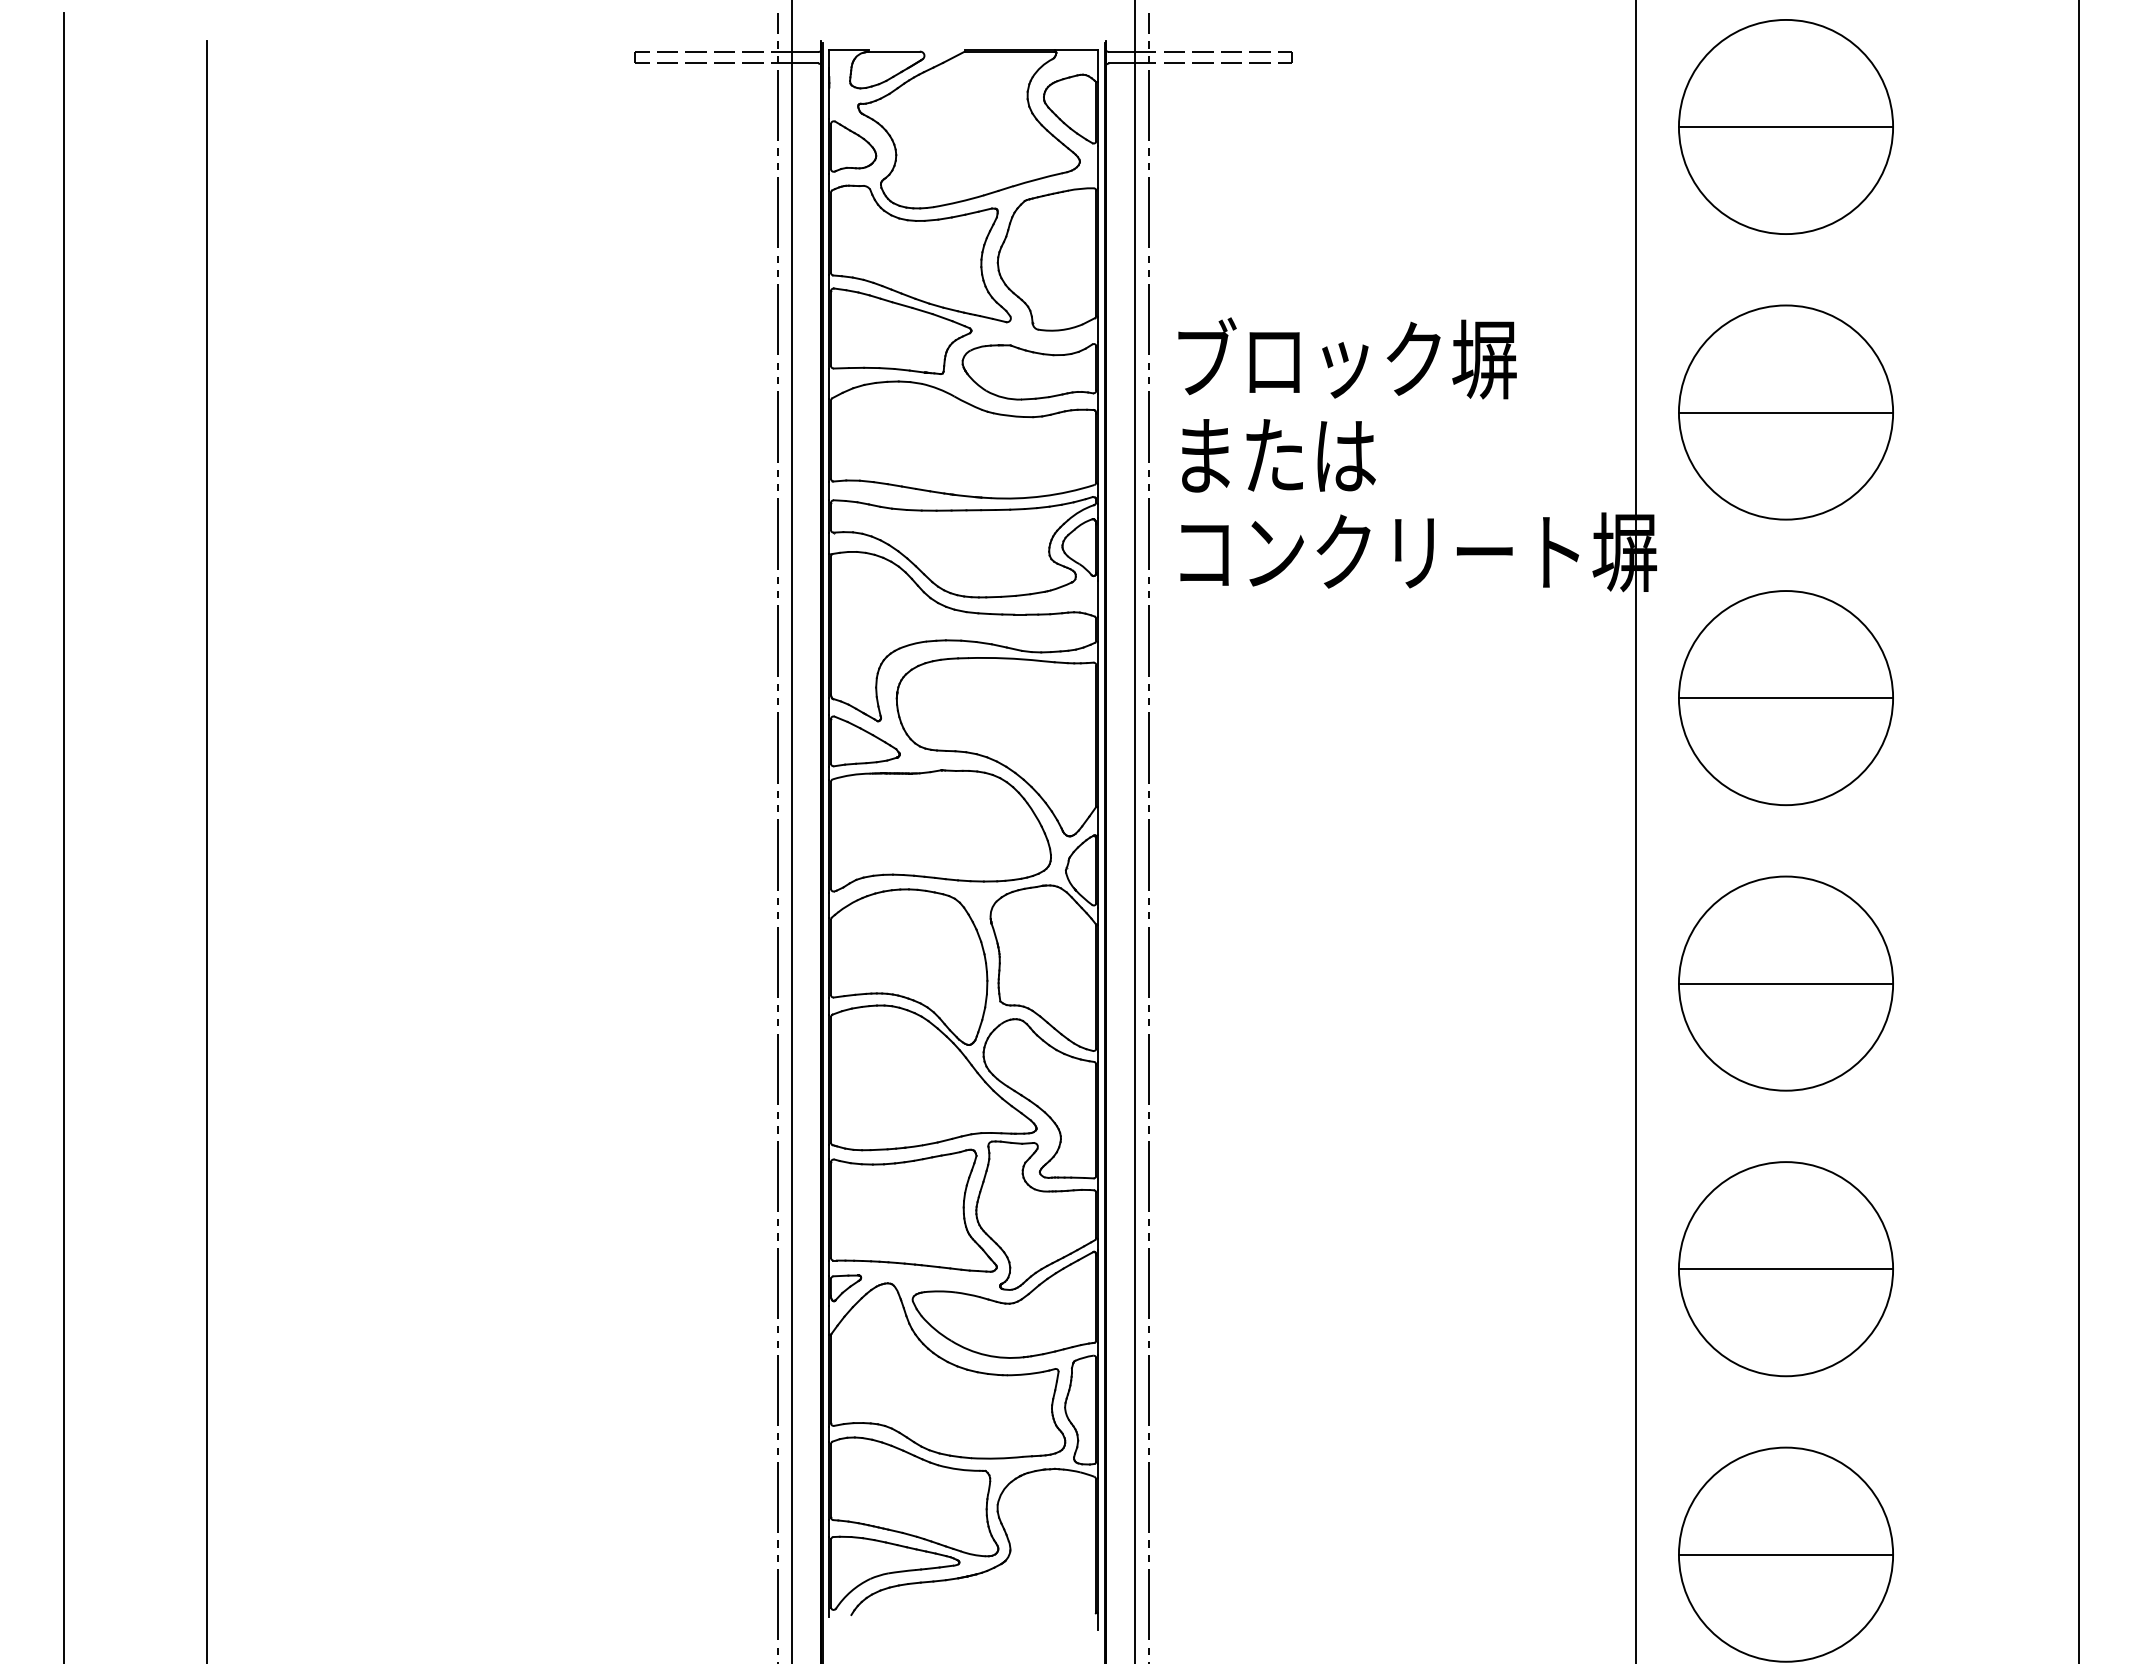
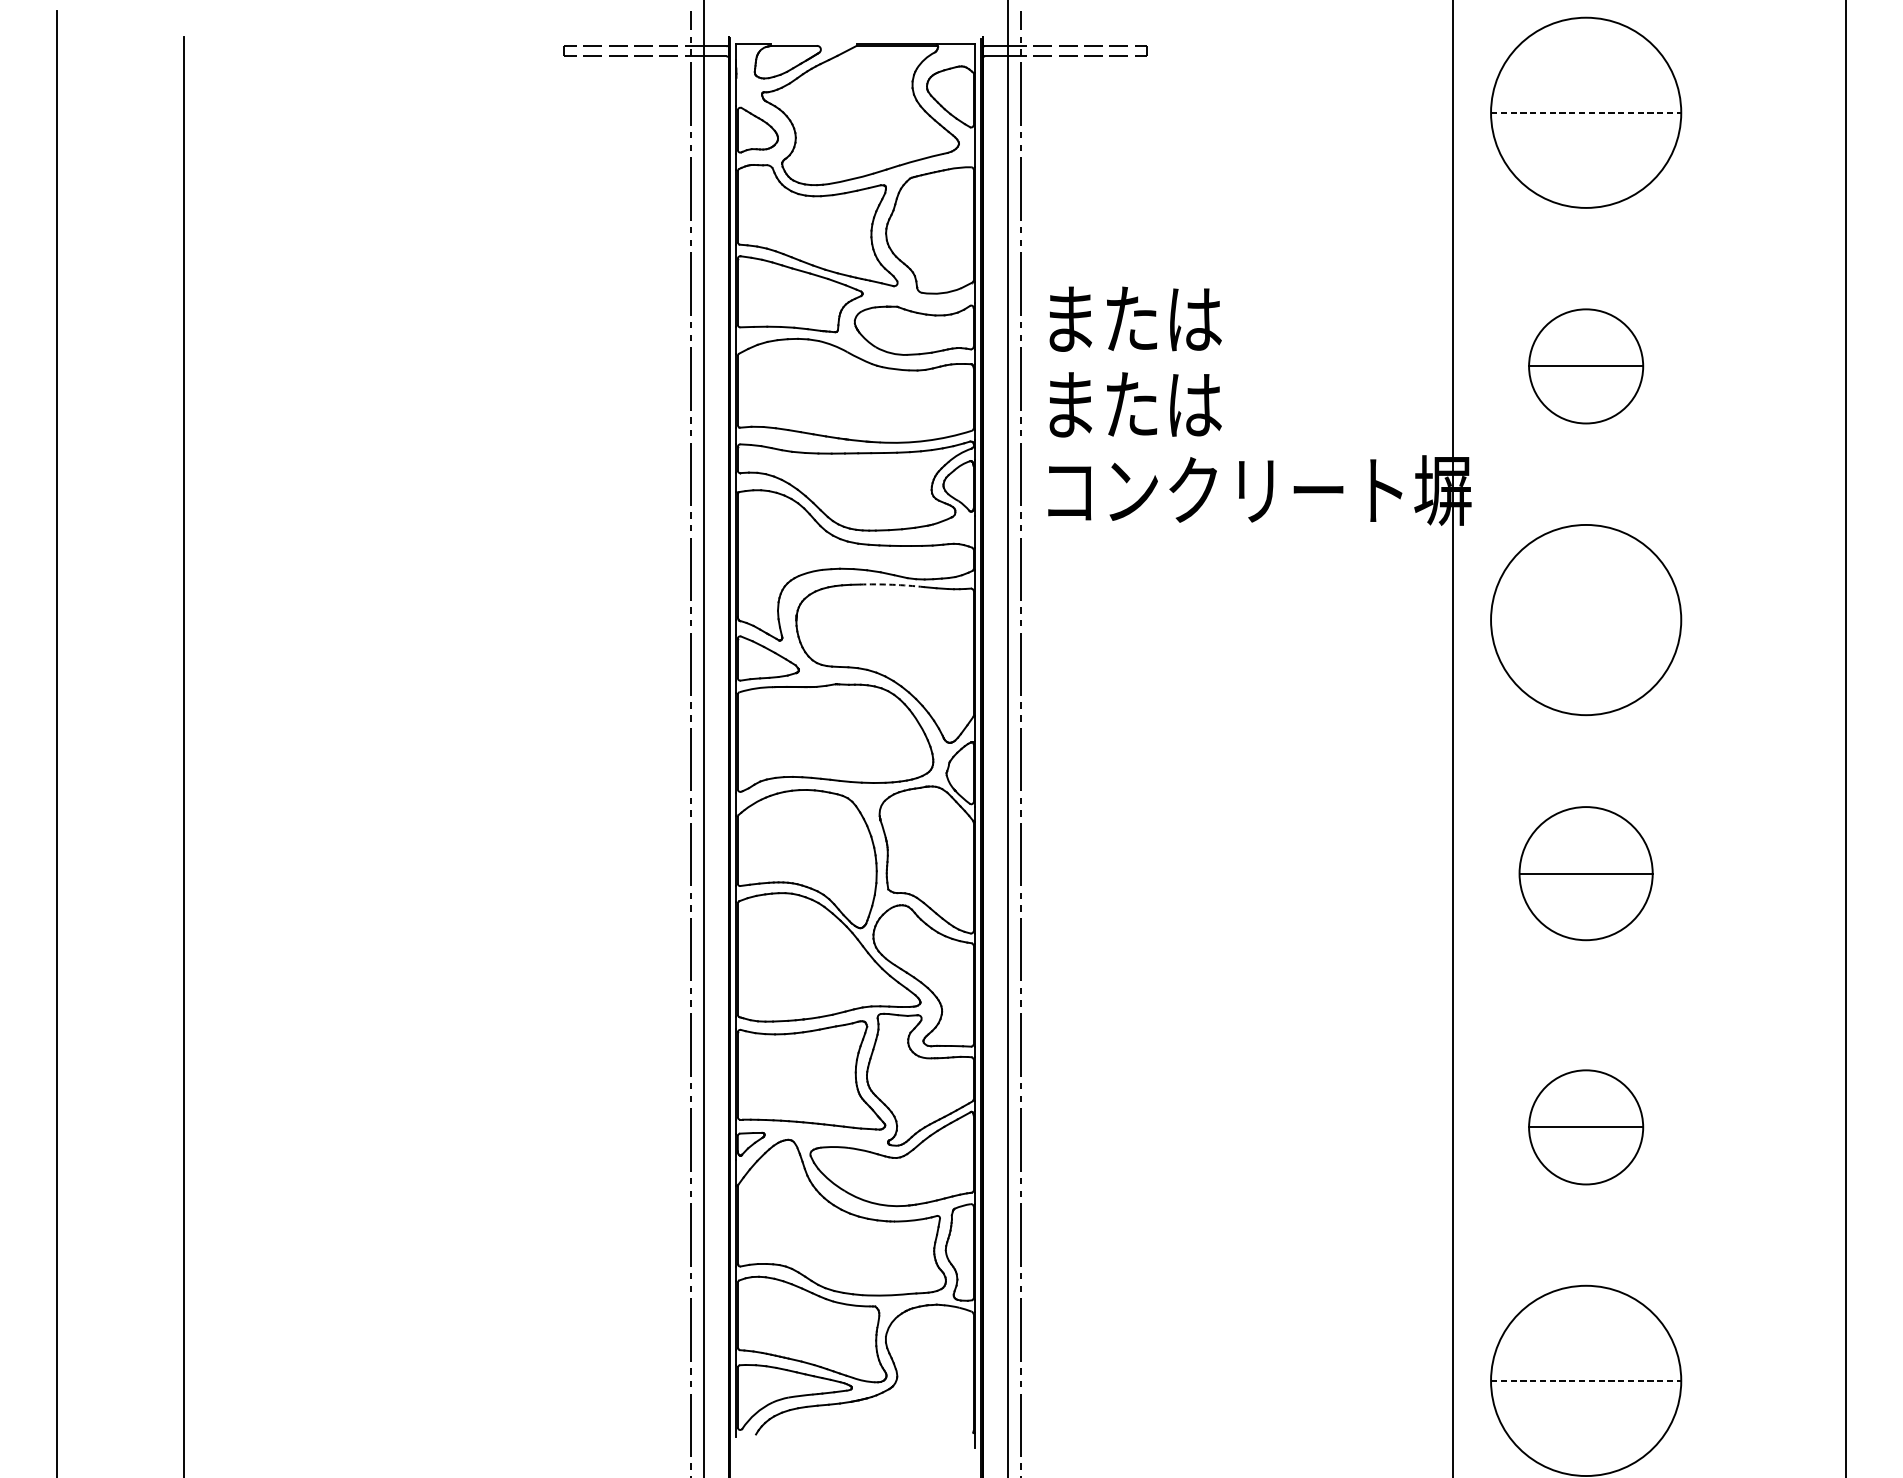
line: (1786, 127) -> (1586, 113), solid -> dashed
text: (1347, 358) -> (1196, 318), ブロック塀 -> または
part: (1785, 412) -> (1585, 366), size x0.6
arc: (1004, 658) -> (891, 584), solid -> dashed
line: (1785, 698) -> (1585, 620), removed
part: (1785, 983) -> (1585, 873), size x0.7
part: (1785, 1269) -> (1585, 1127), size x0.6
line: (1786, 1554) -> (1586, 1380), solid -> dashed

